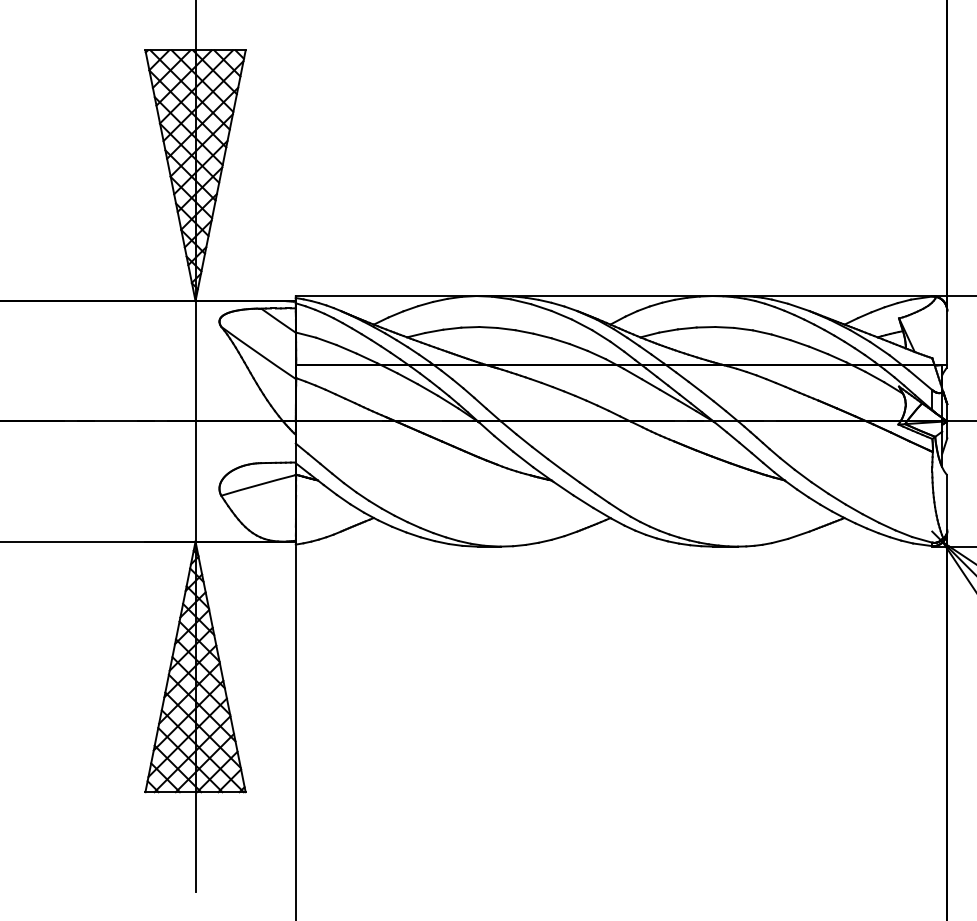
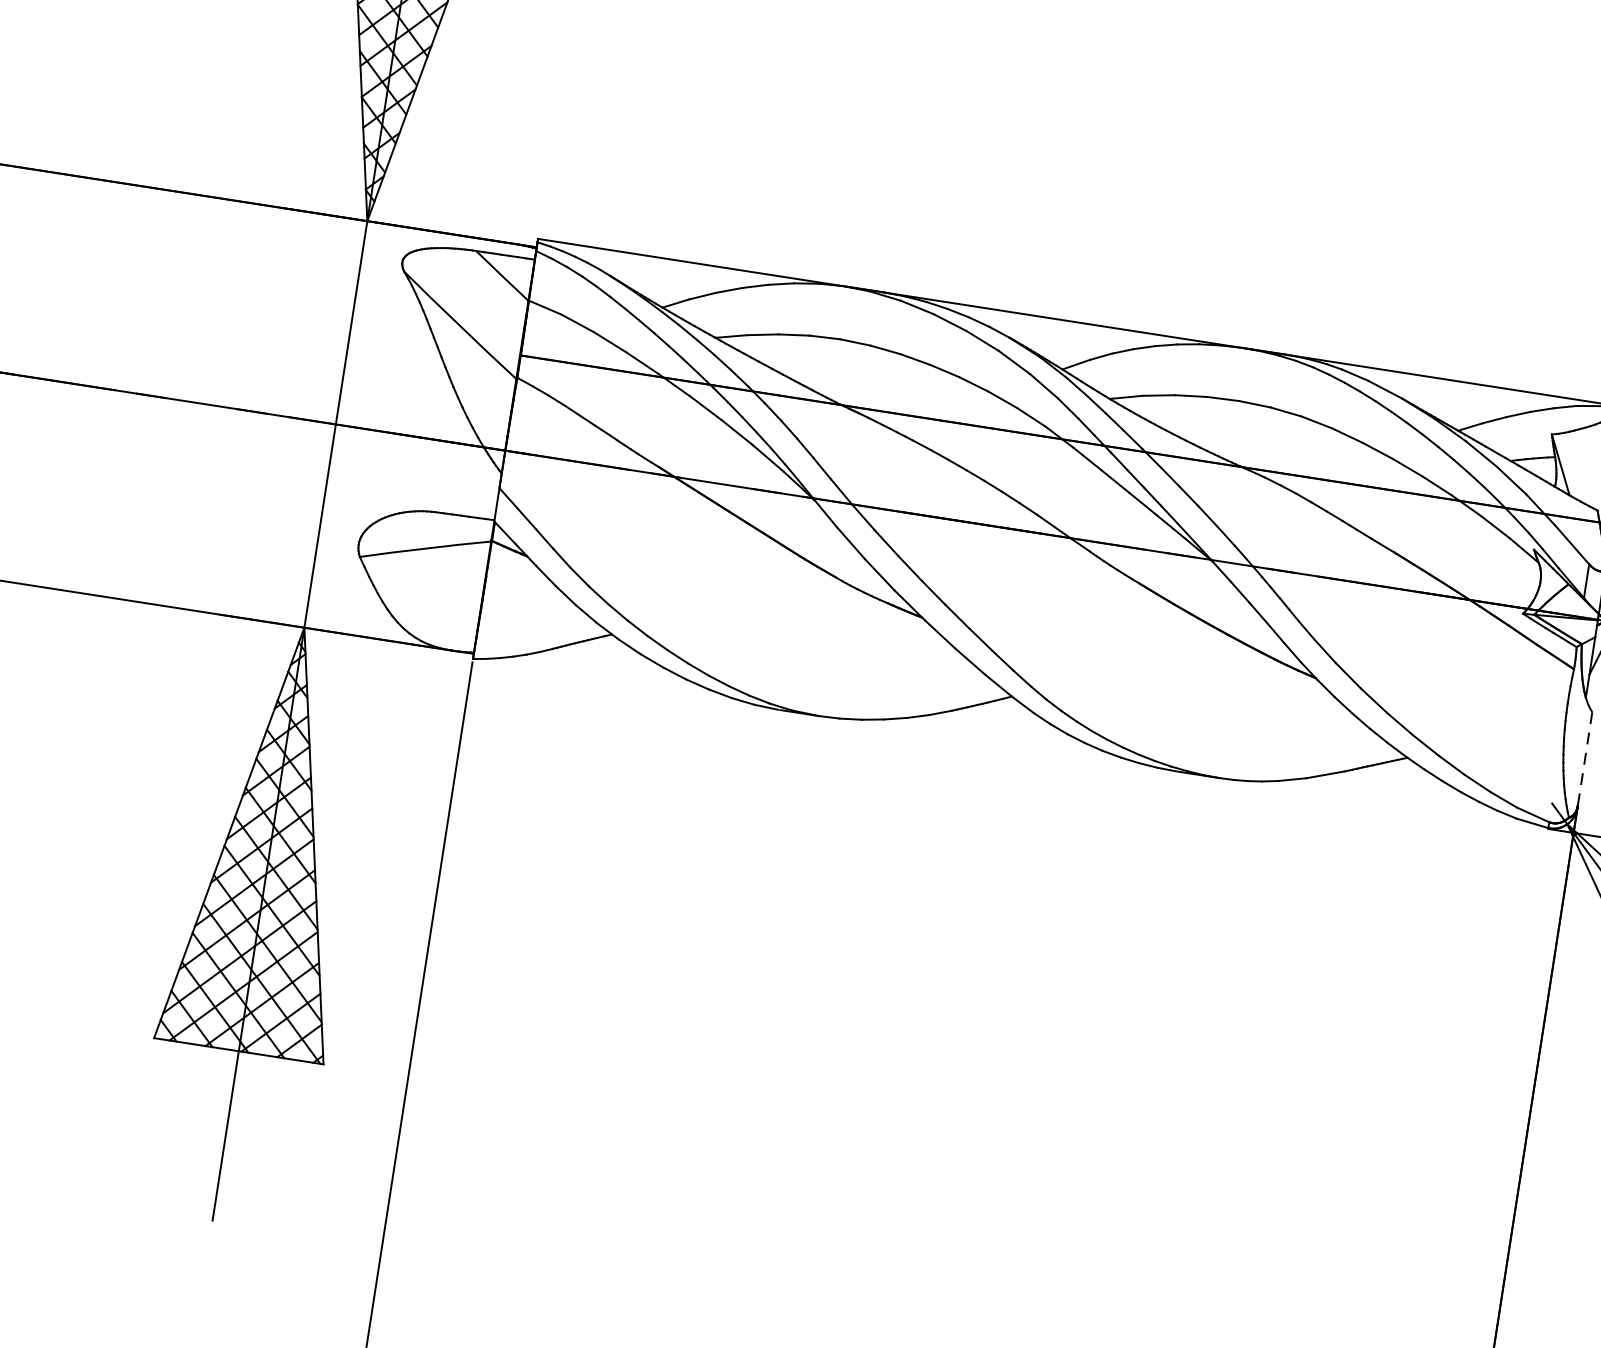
line: (947, 502) -> (1585, 758), solid -> dashed

